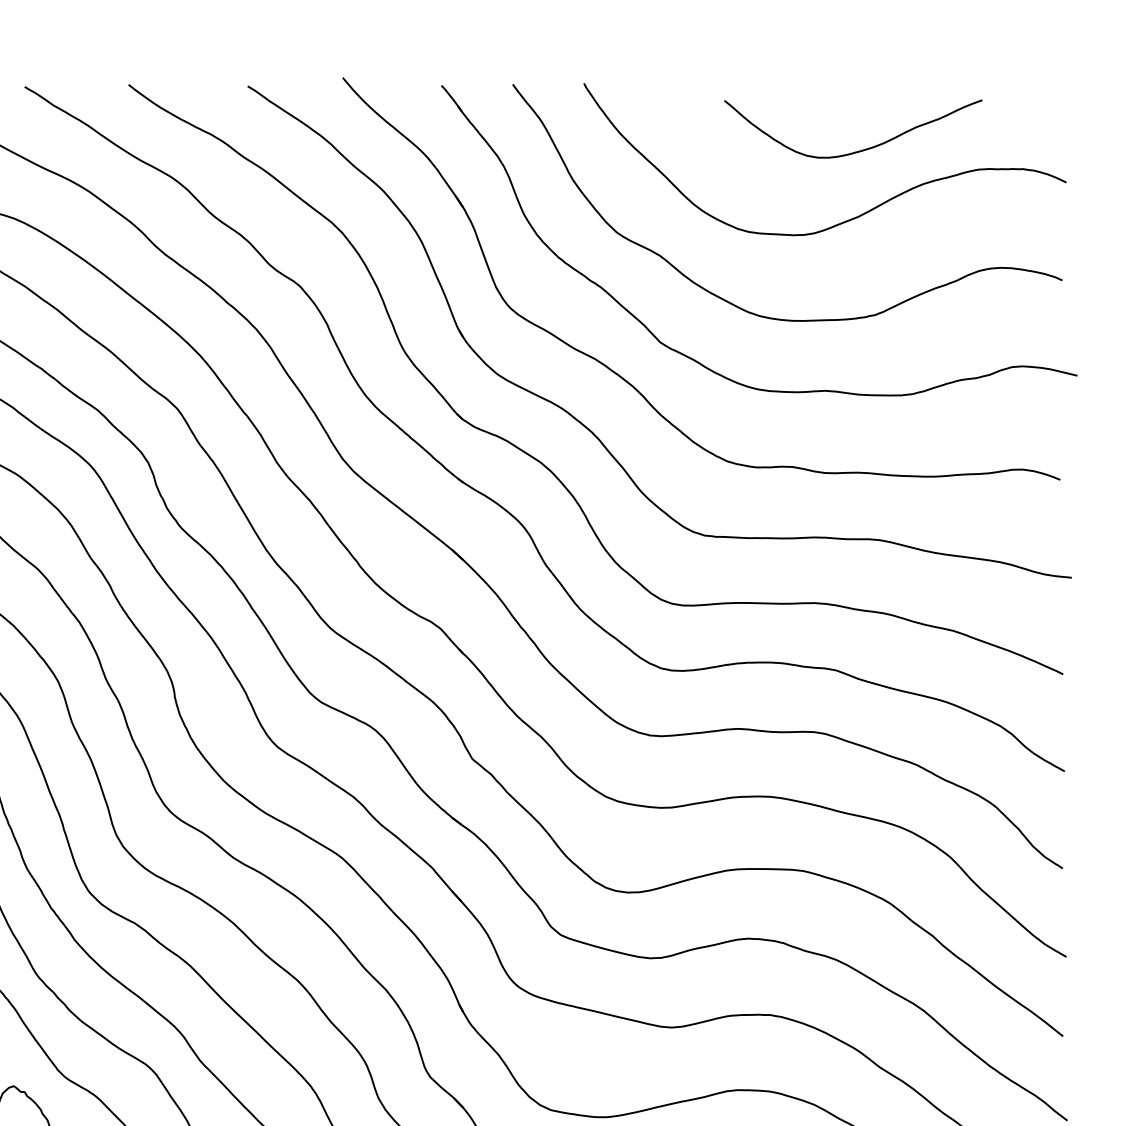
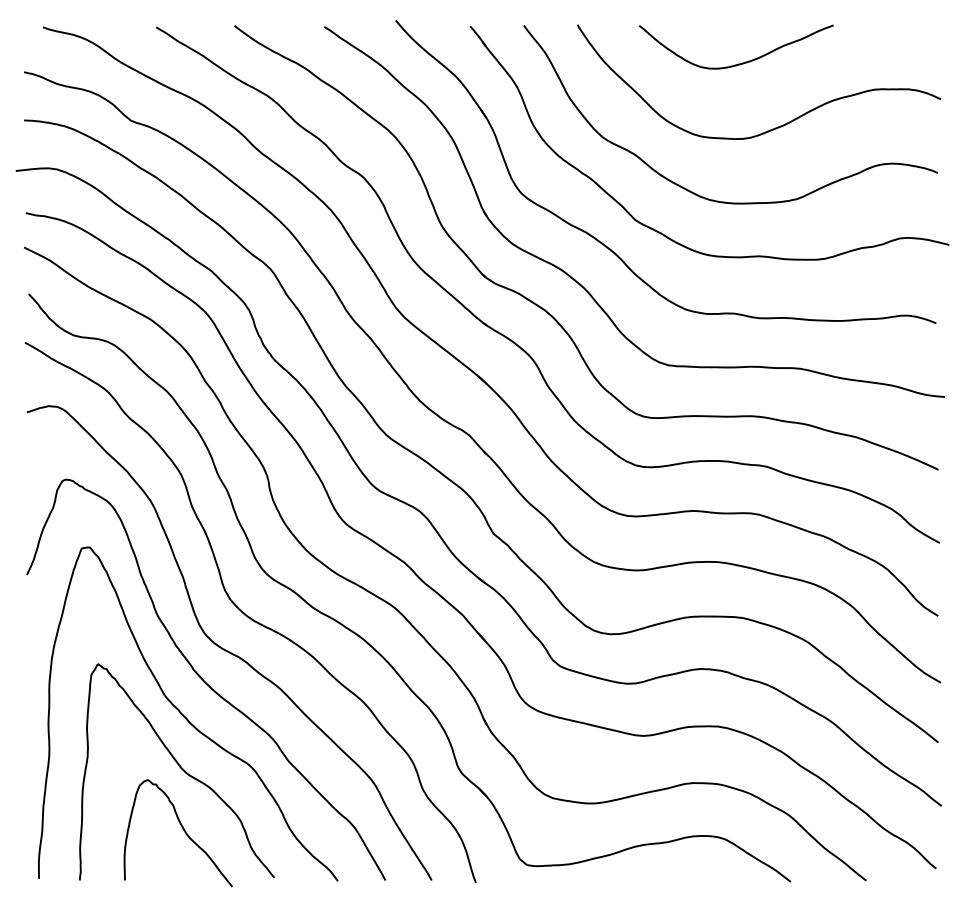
curve: (861, 149) -> (742, 62), moved

